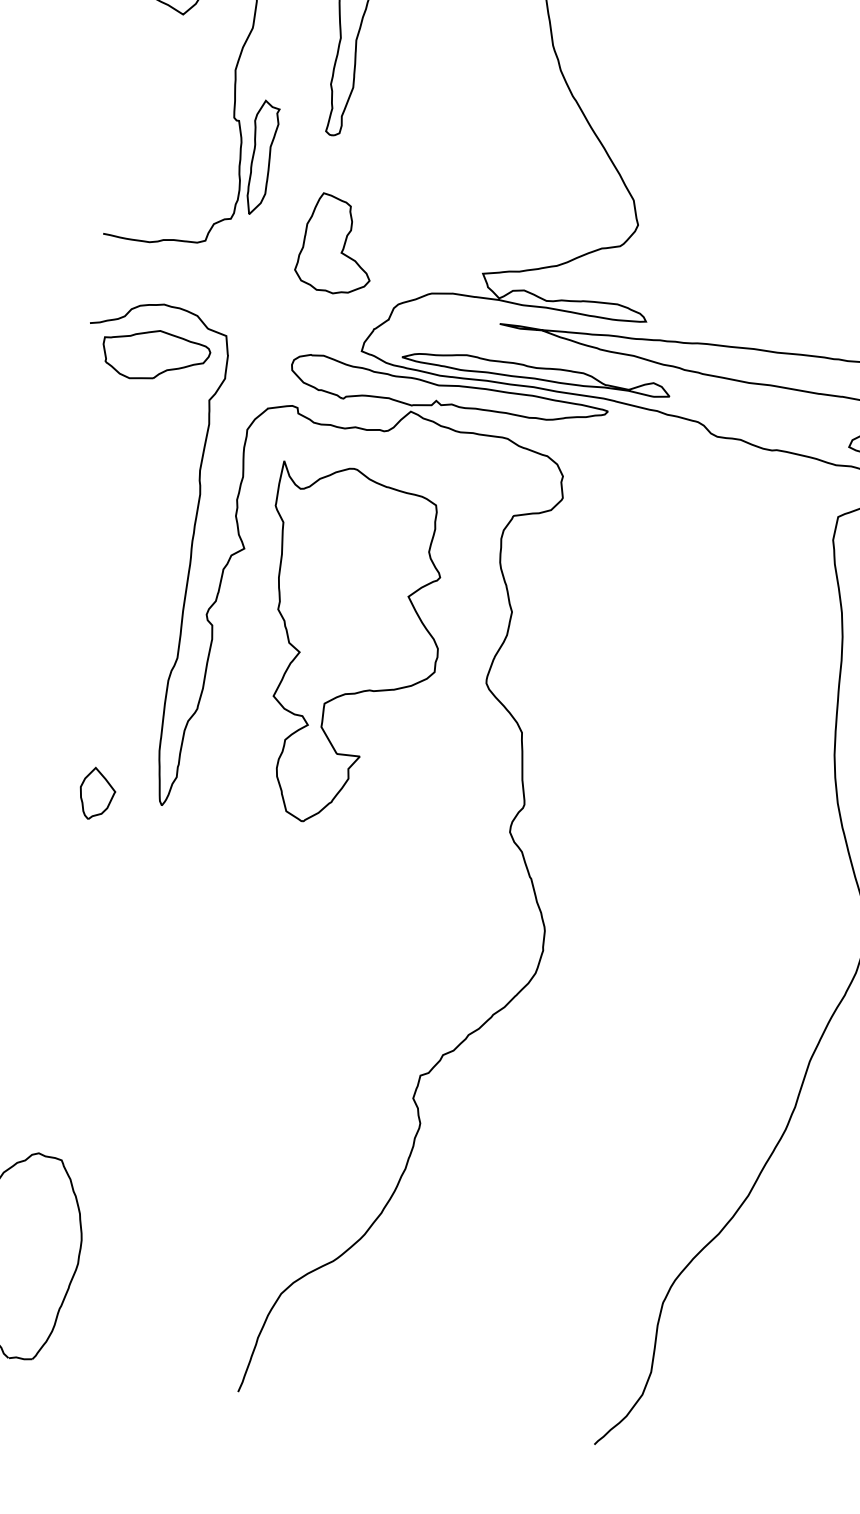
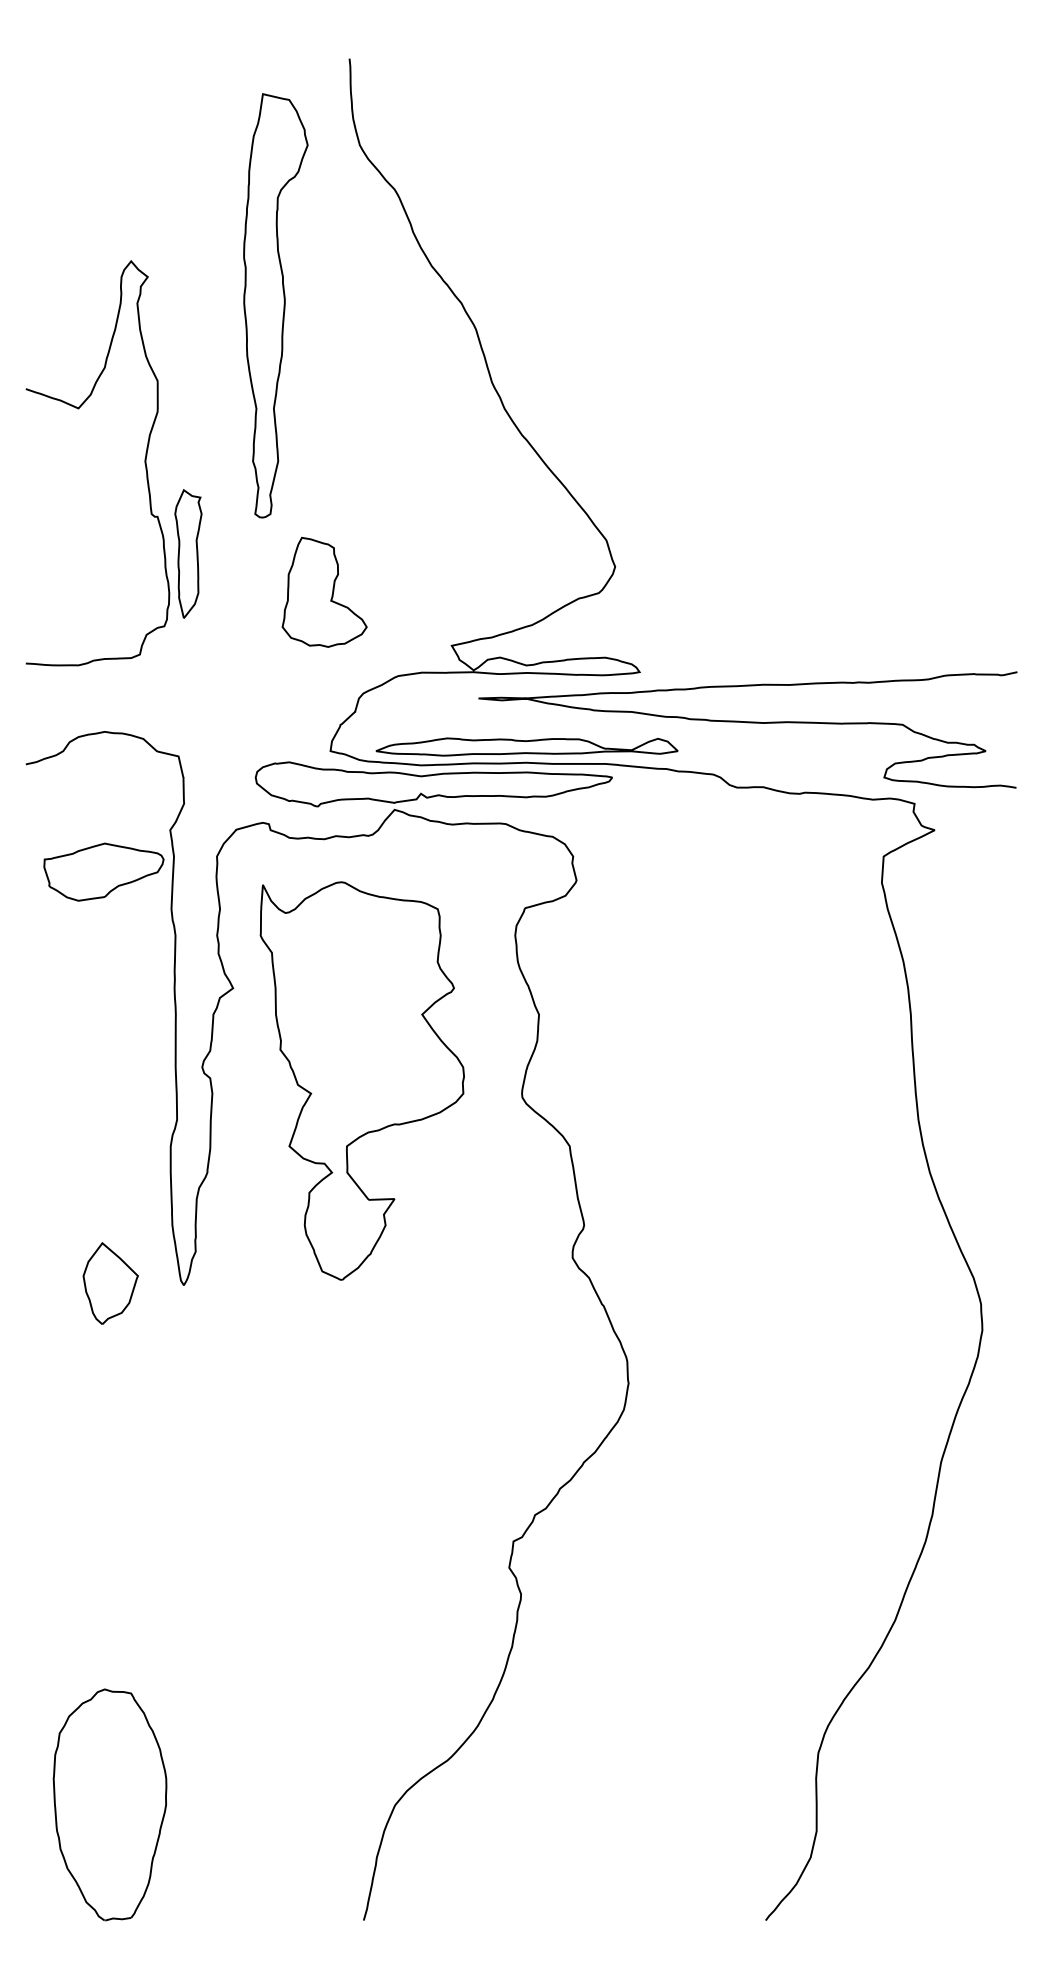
part: (336, 244) -> (324, 592), moved
part: (155, 355) -> (103, 871), moved
part: (97, 793) -> (110, 1282), size x1.4

